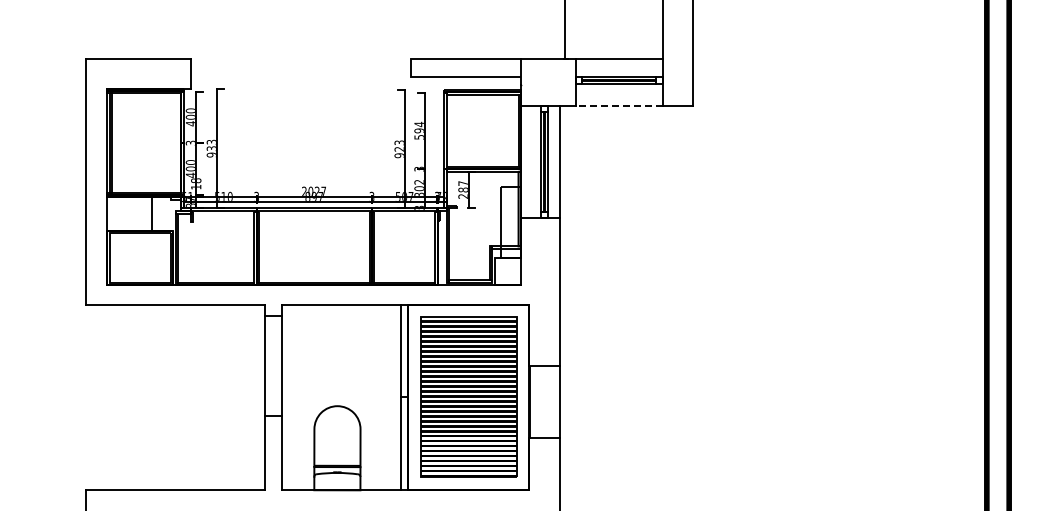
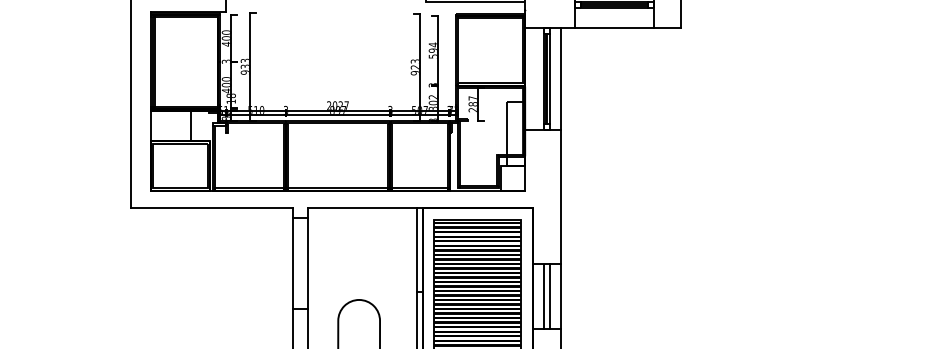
line: (619, 106) -> (614, 28), dashed -> solid
line: (548, 401) -> (550, 295), added
line: (541, 402) -> (543, 296), added

